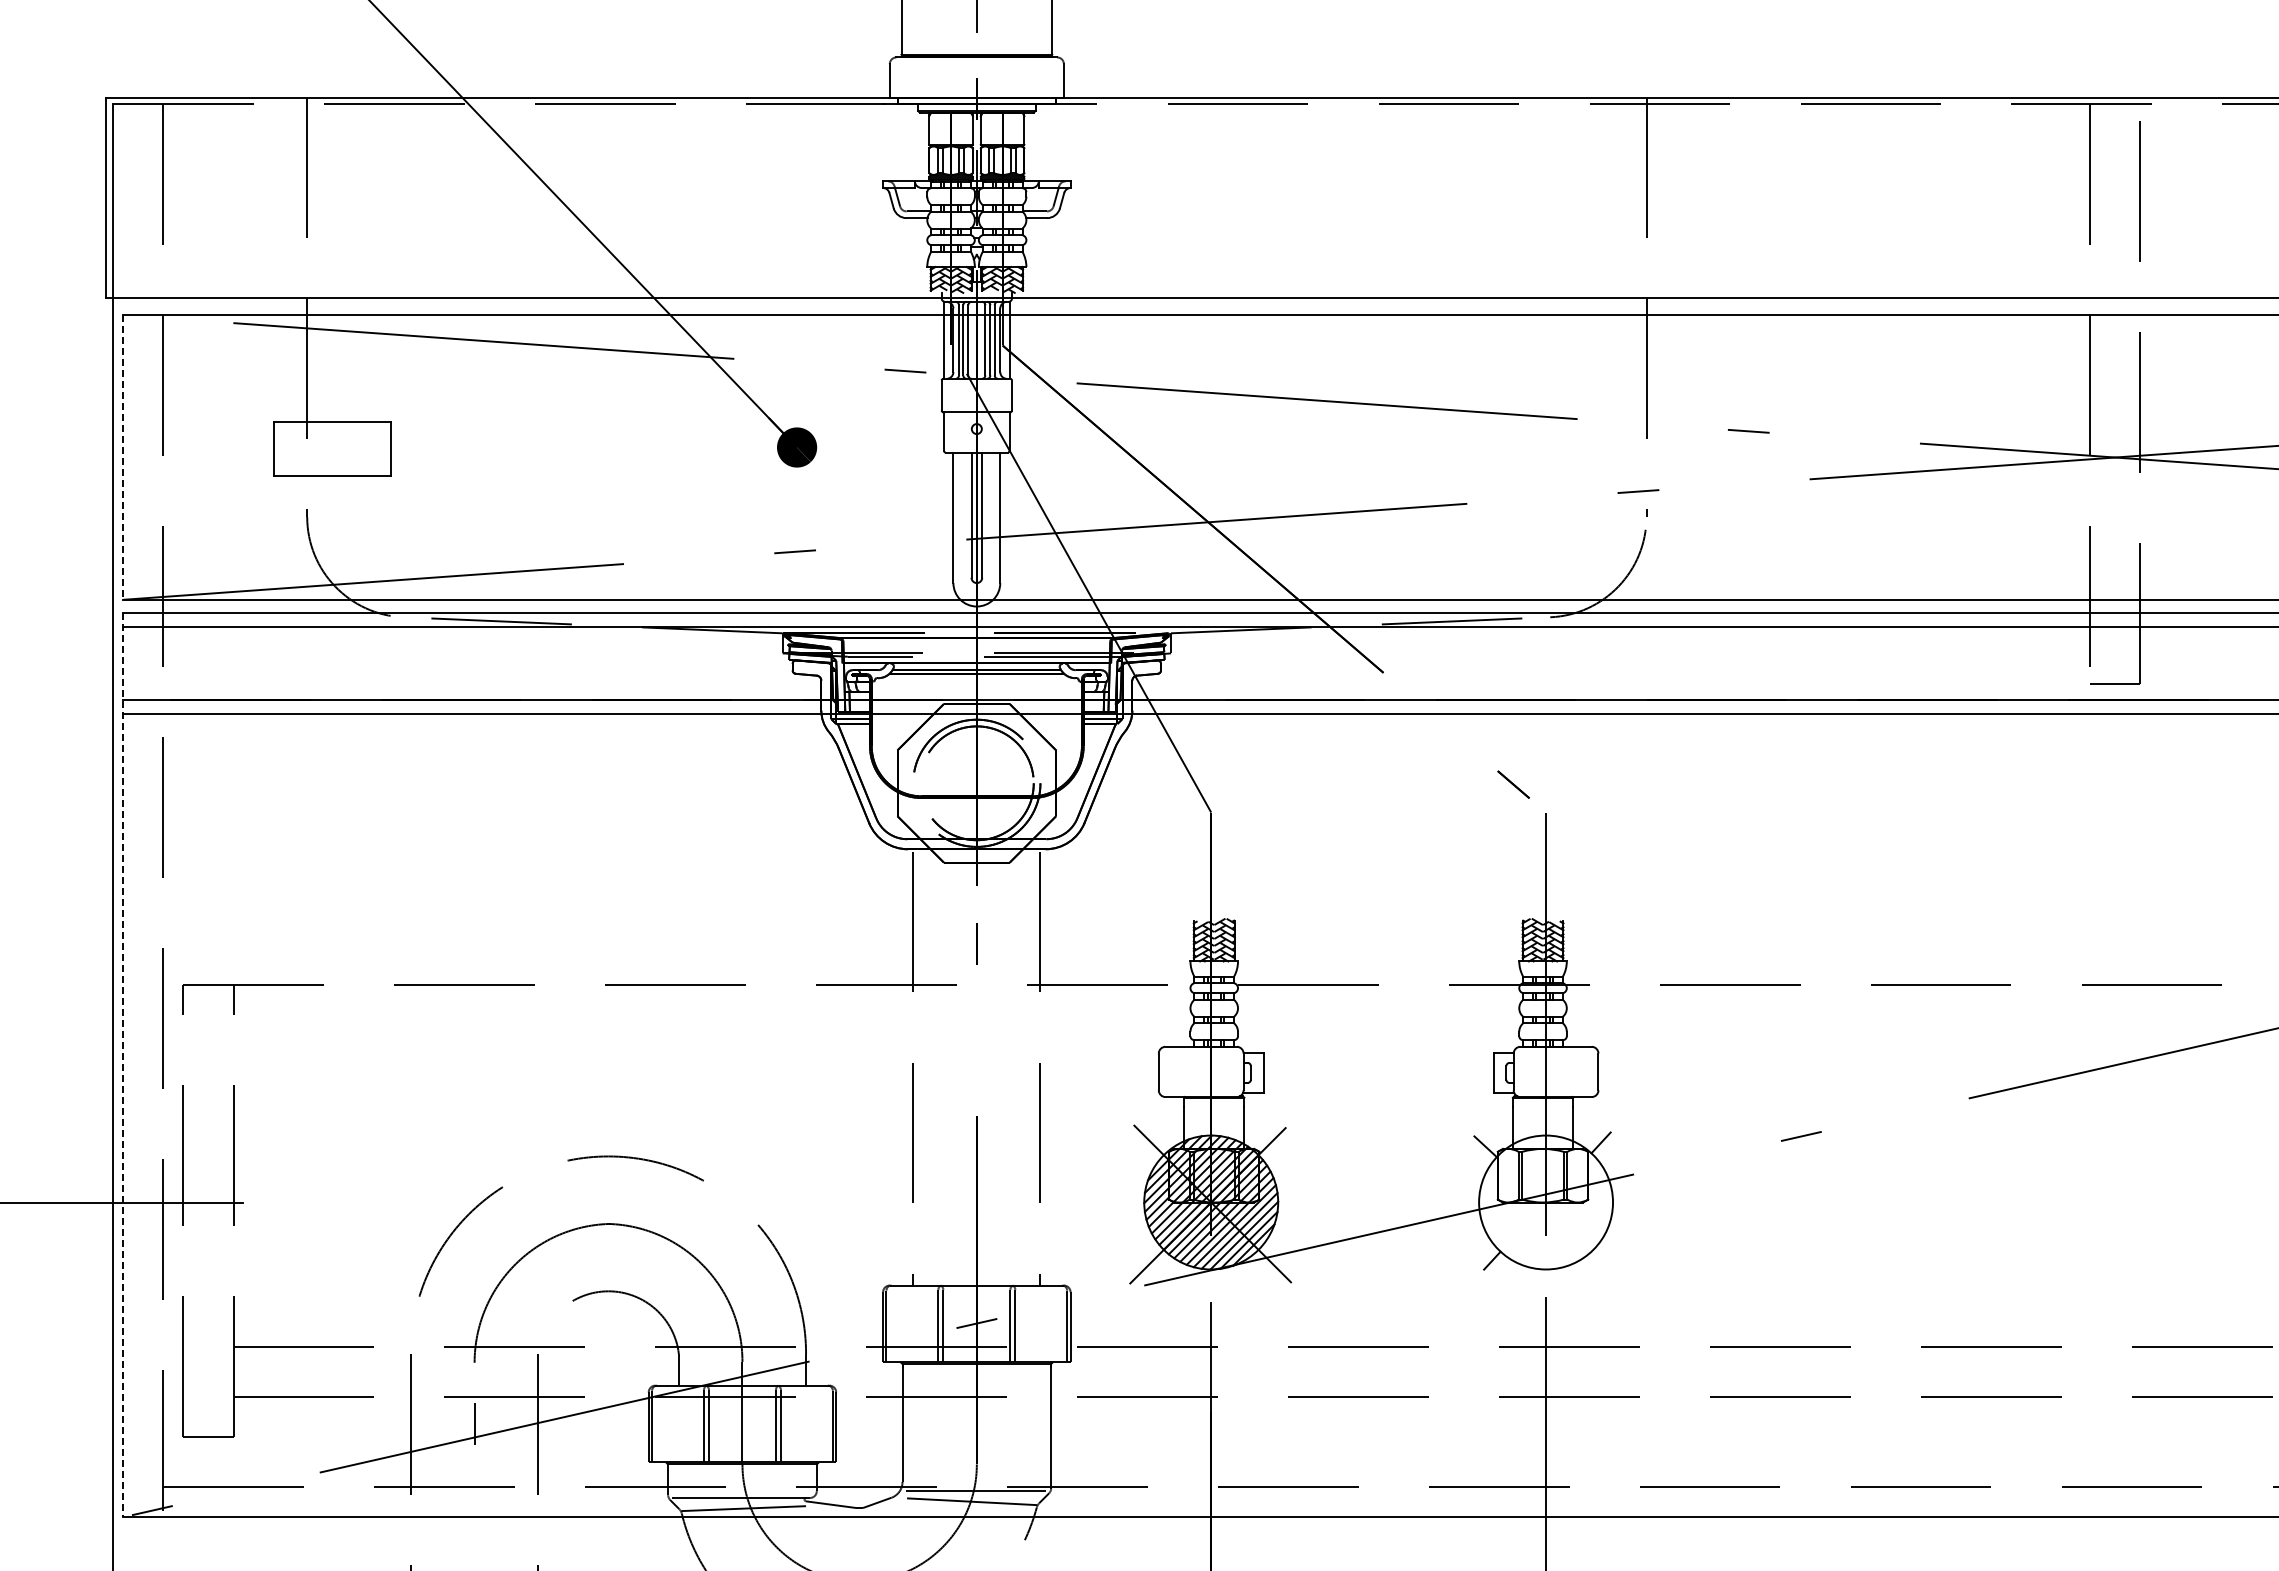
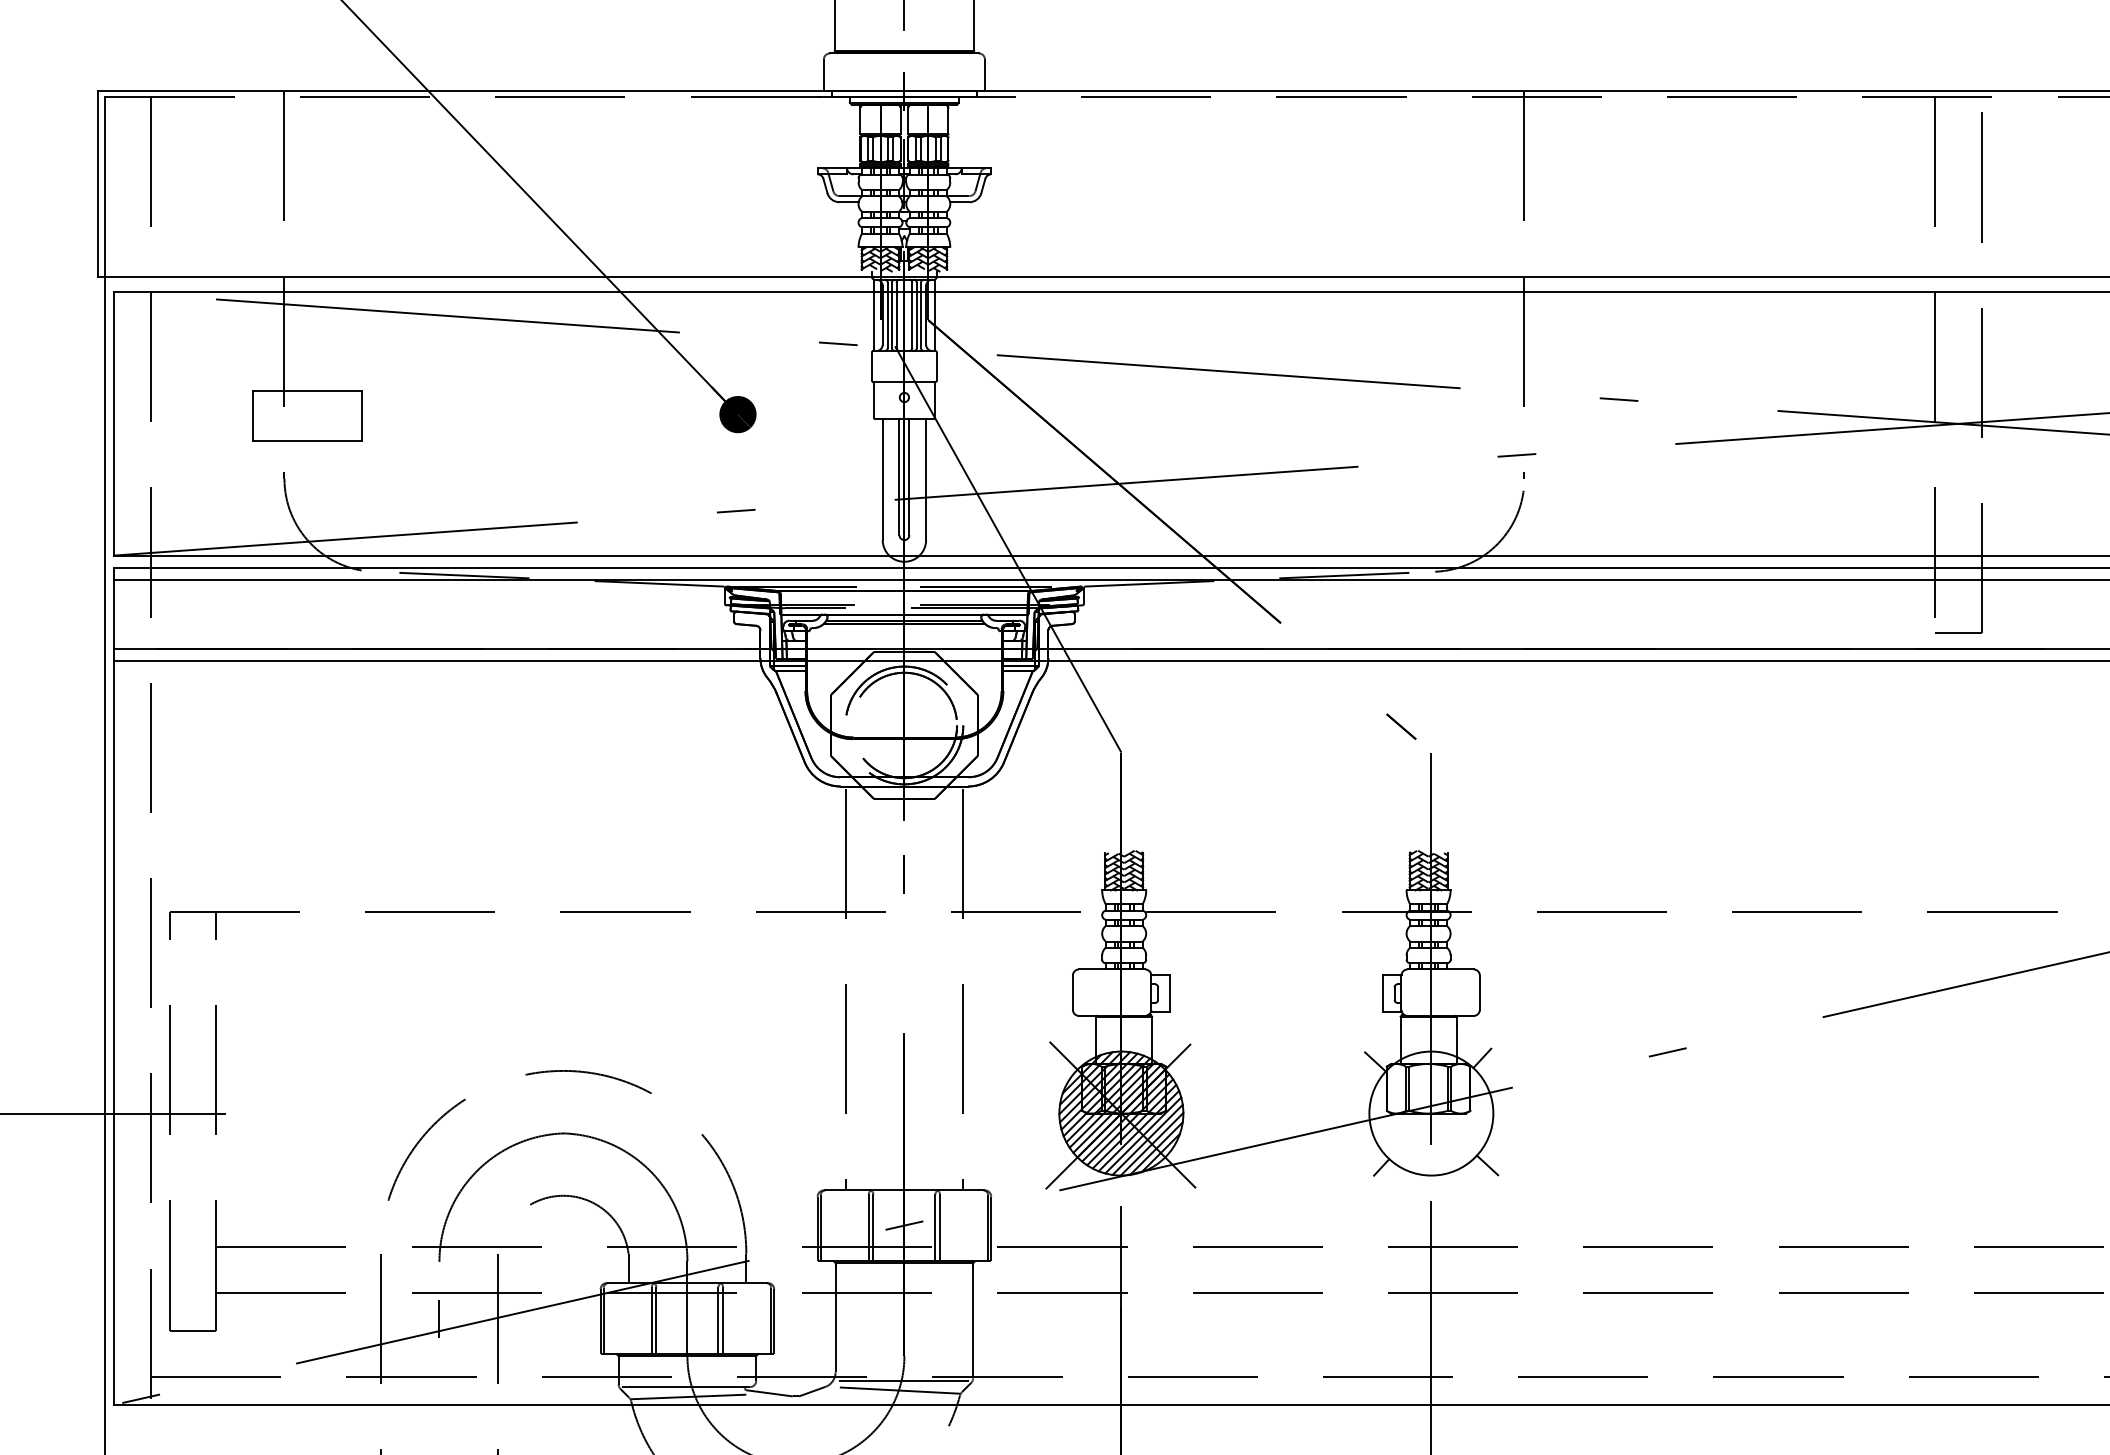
line: (123, 458) -> (114, 424), dashed -> solid
line: (123, 1065) -> (114, 986), dashed -> solid
line: (1606, 1258) -> (1487, 1165), added

